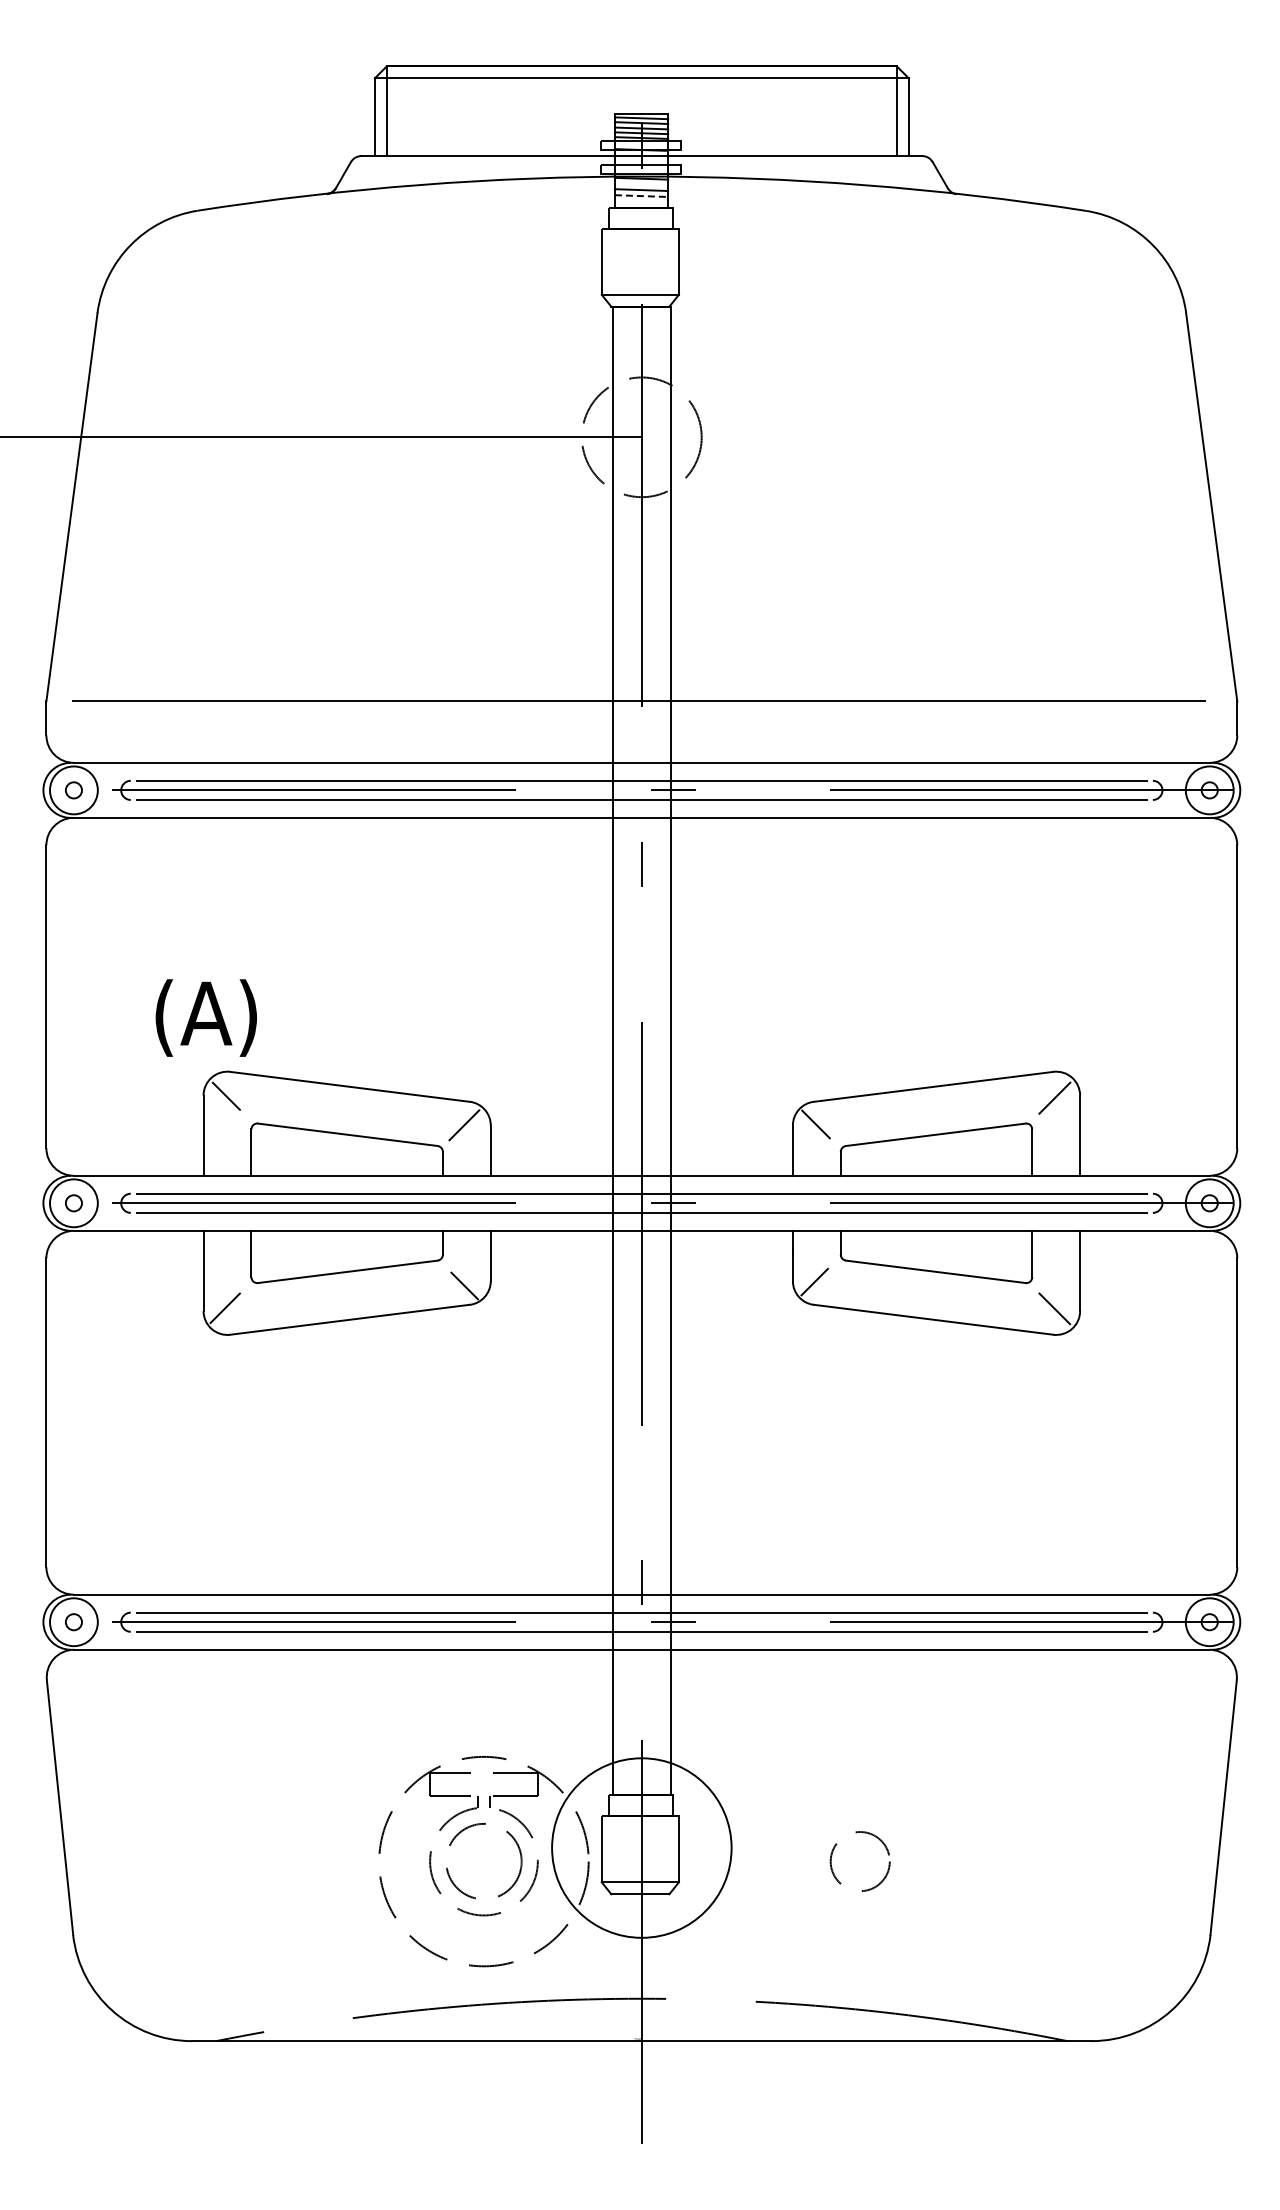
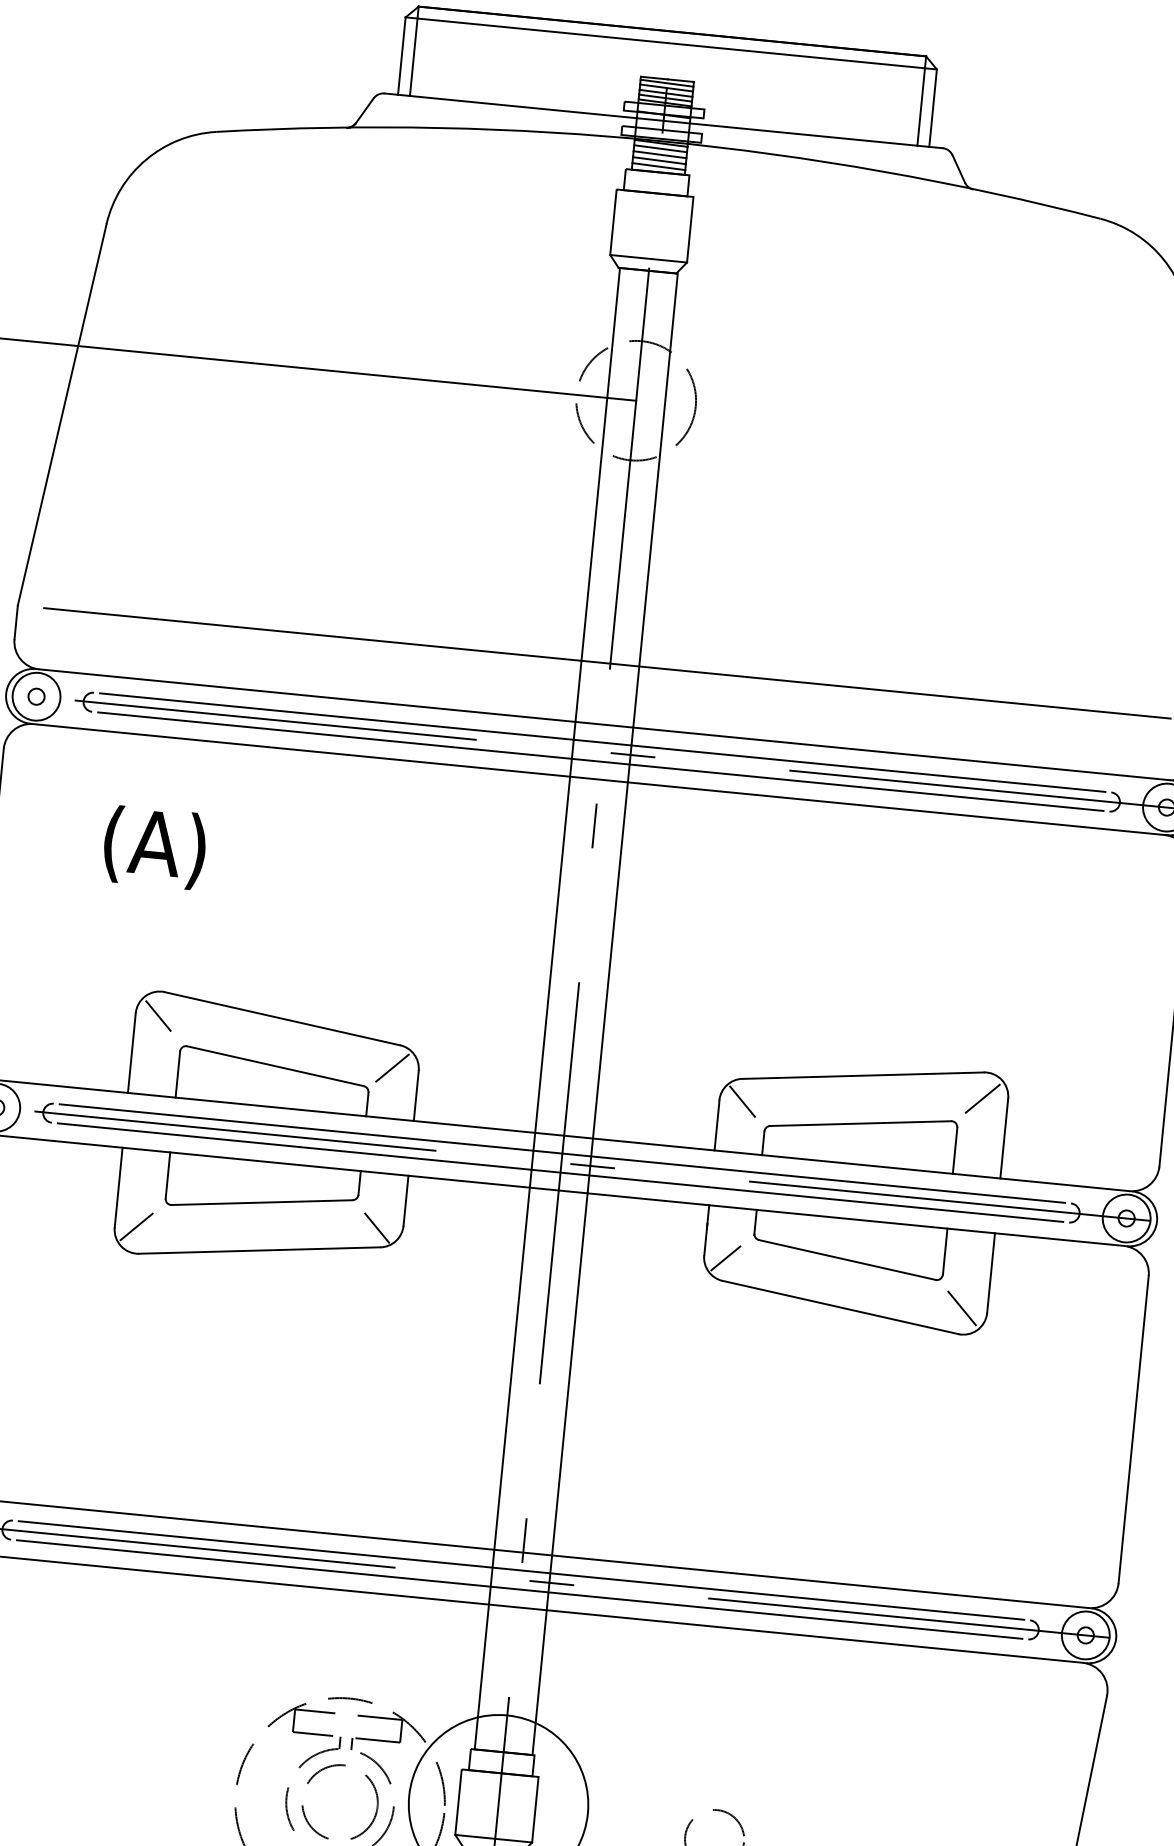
line: (641, 184) -> (660, 149), added
line: (641, 196) -> (659, 161), dashed -> solid
line: (641, 201) -> (658, 166), added
text: (205, 1017) -> (154, 847), moved

